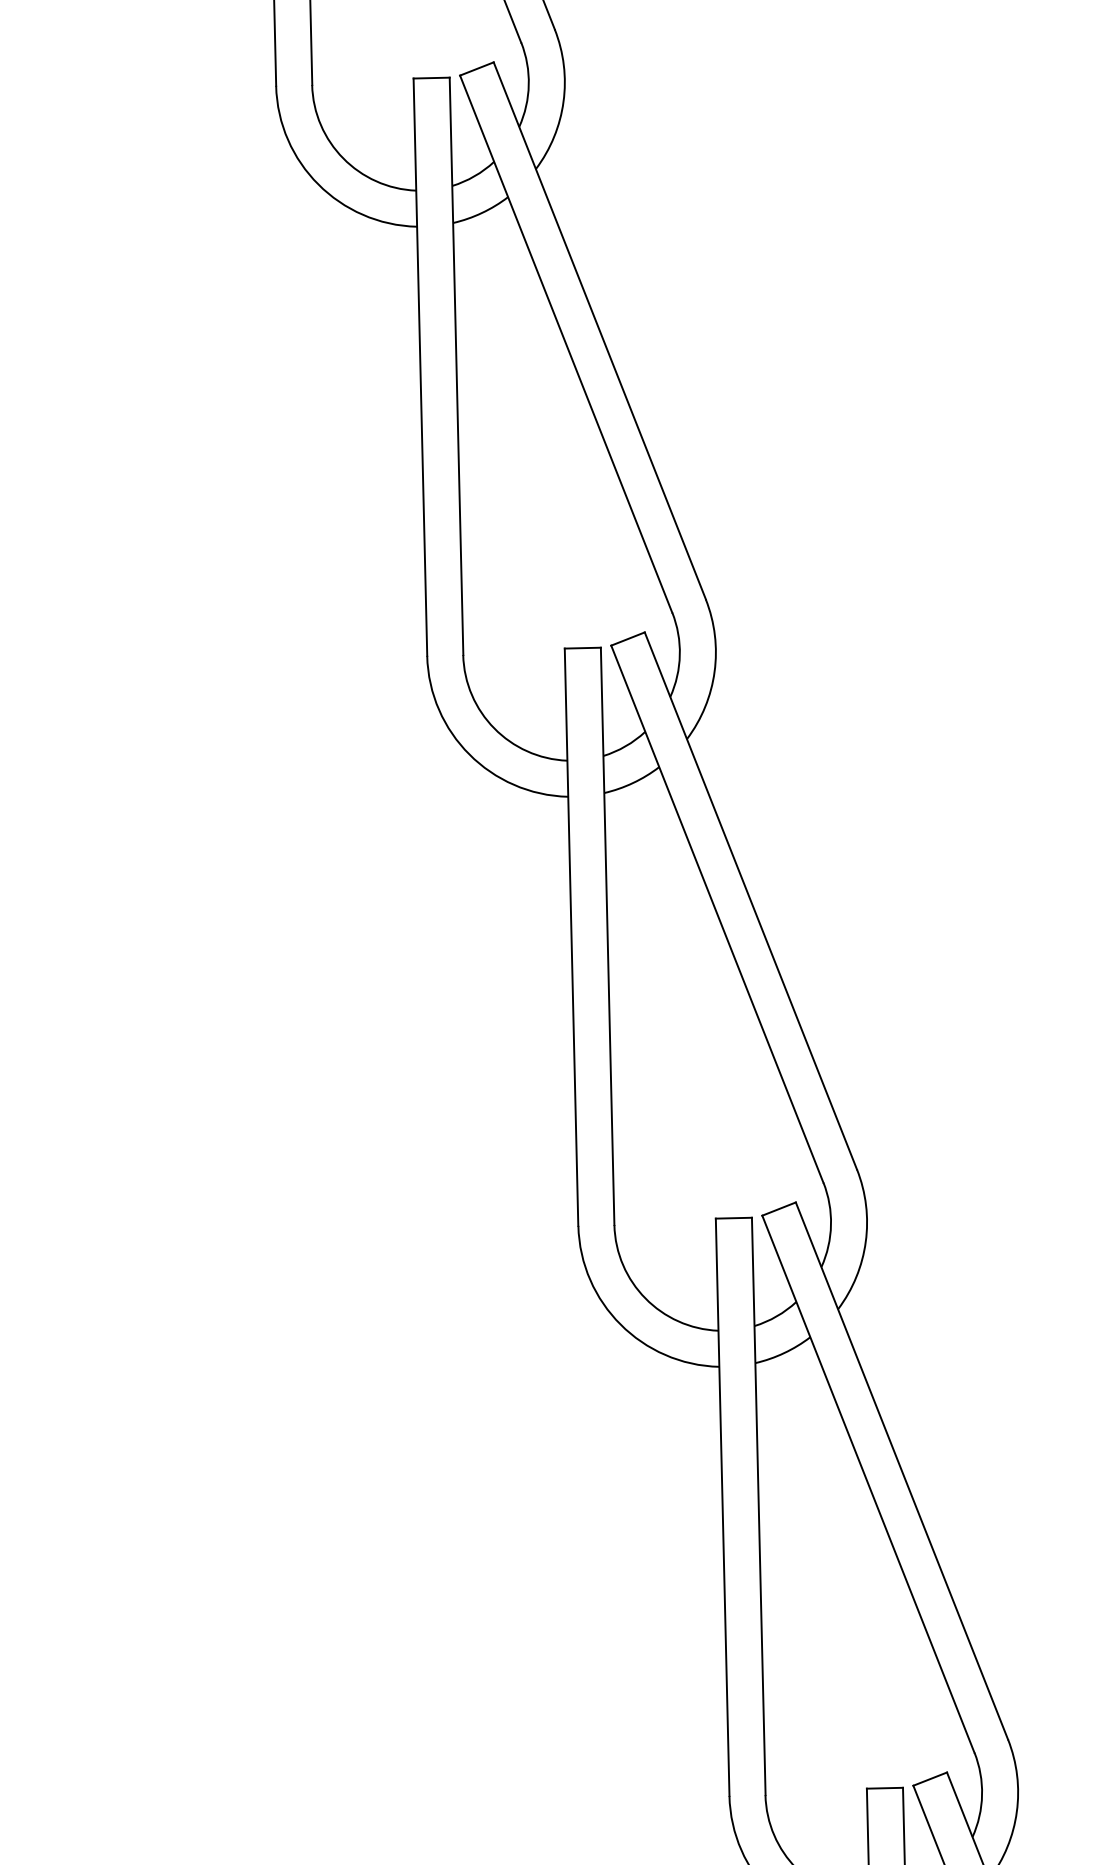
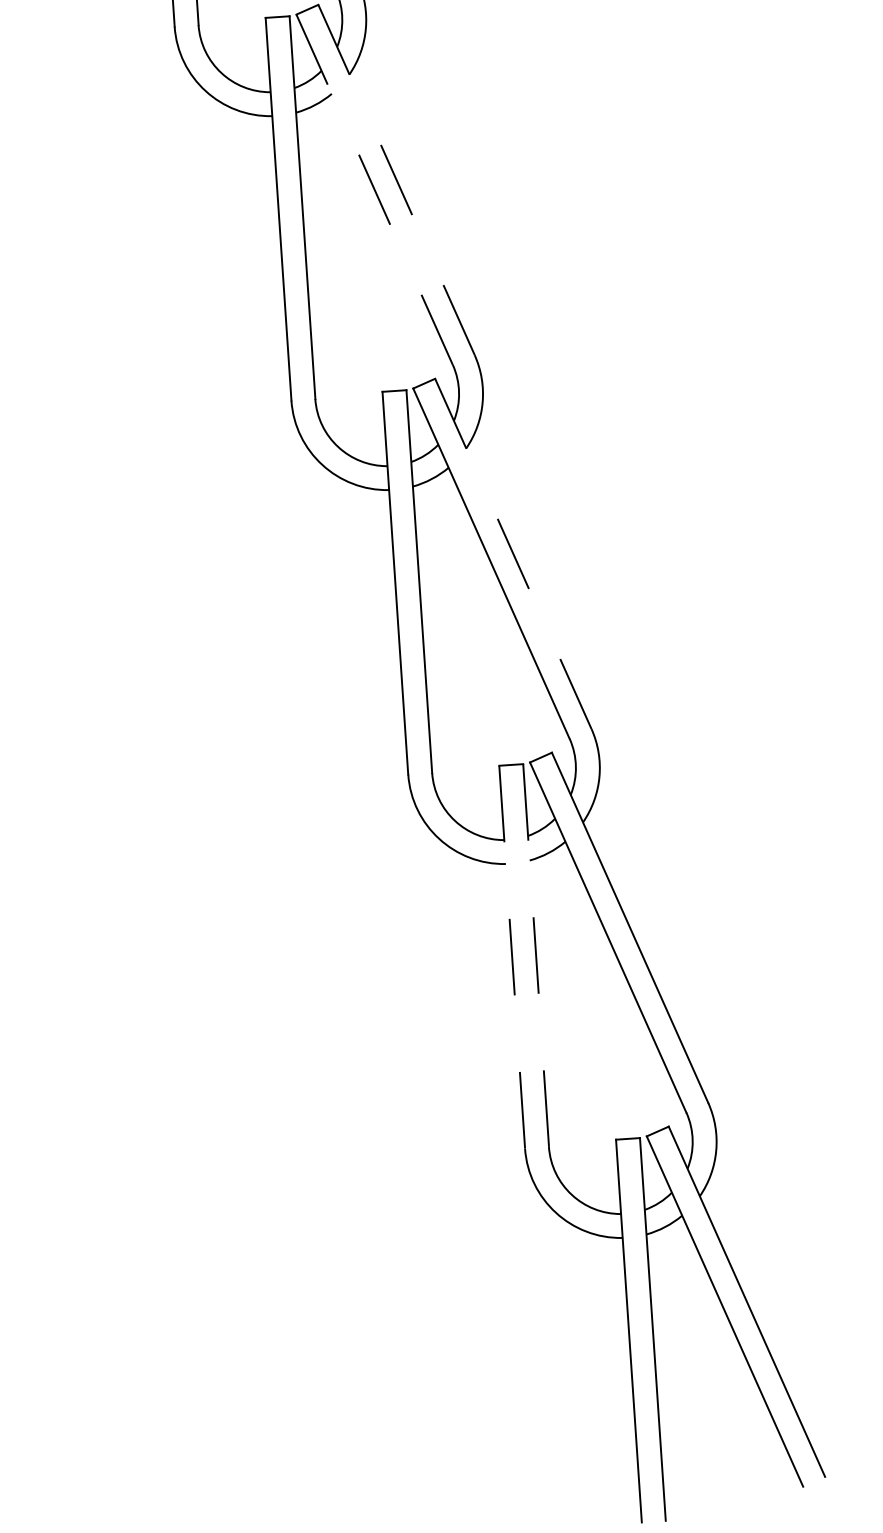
line: (599, 330) -> (396, 179), solid -> dashed
line: (565, 343) -> (374, 189), solid -> dashed
line: (751, 900) -> (513, 553), solid -> dashed
line: (759, 1506) -> (536, 955), solid -> dashed
line: (723, 1507) -> (512, 957), solid -> dashed

